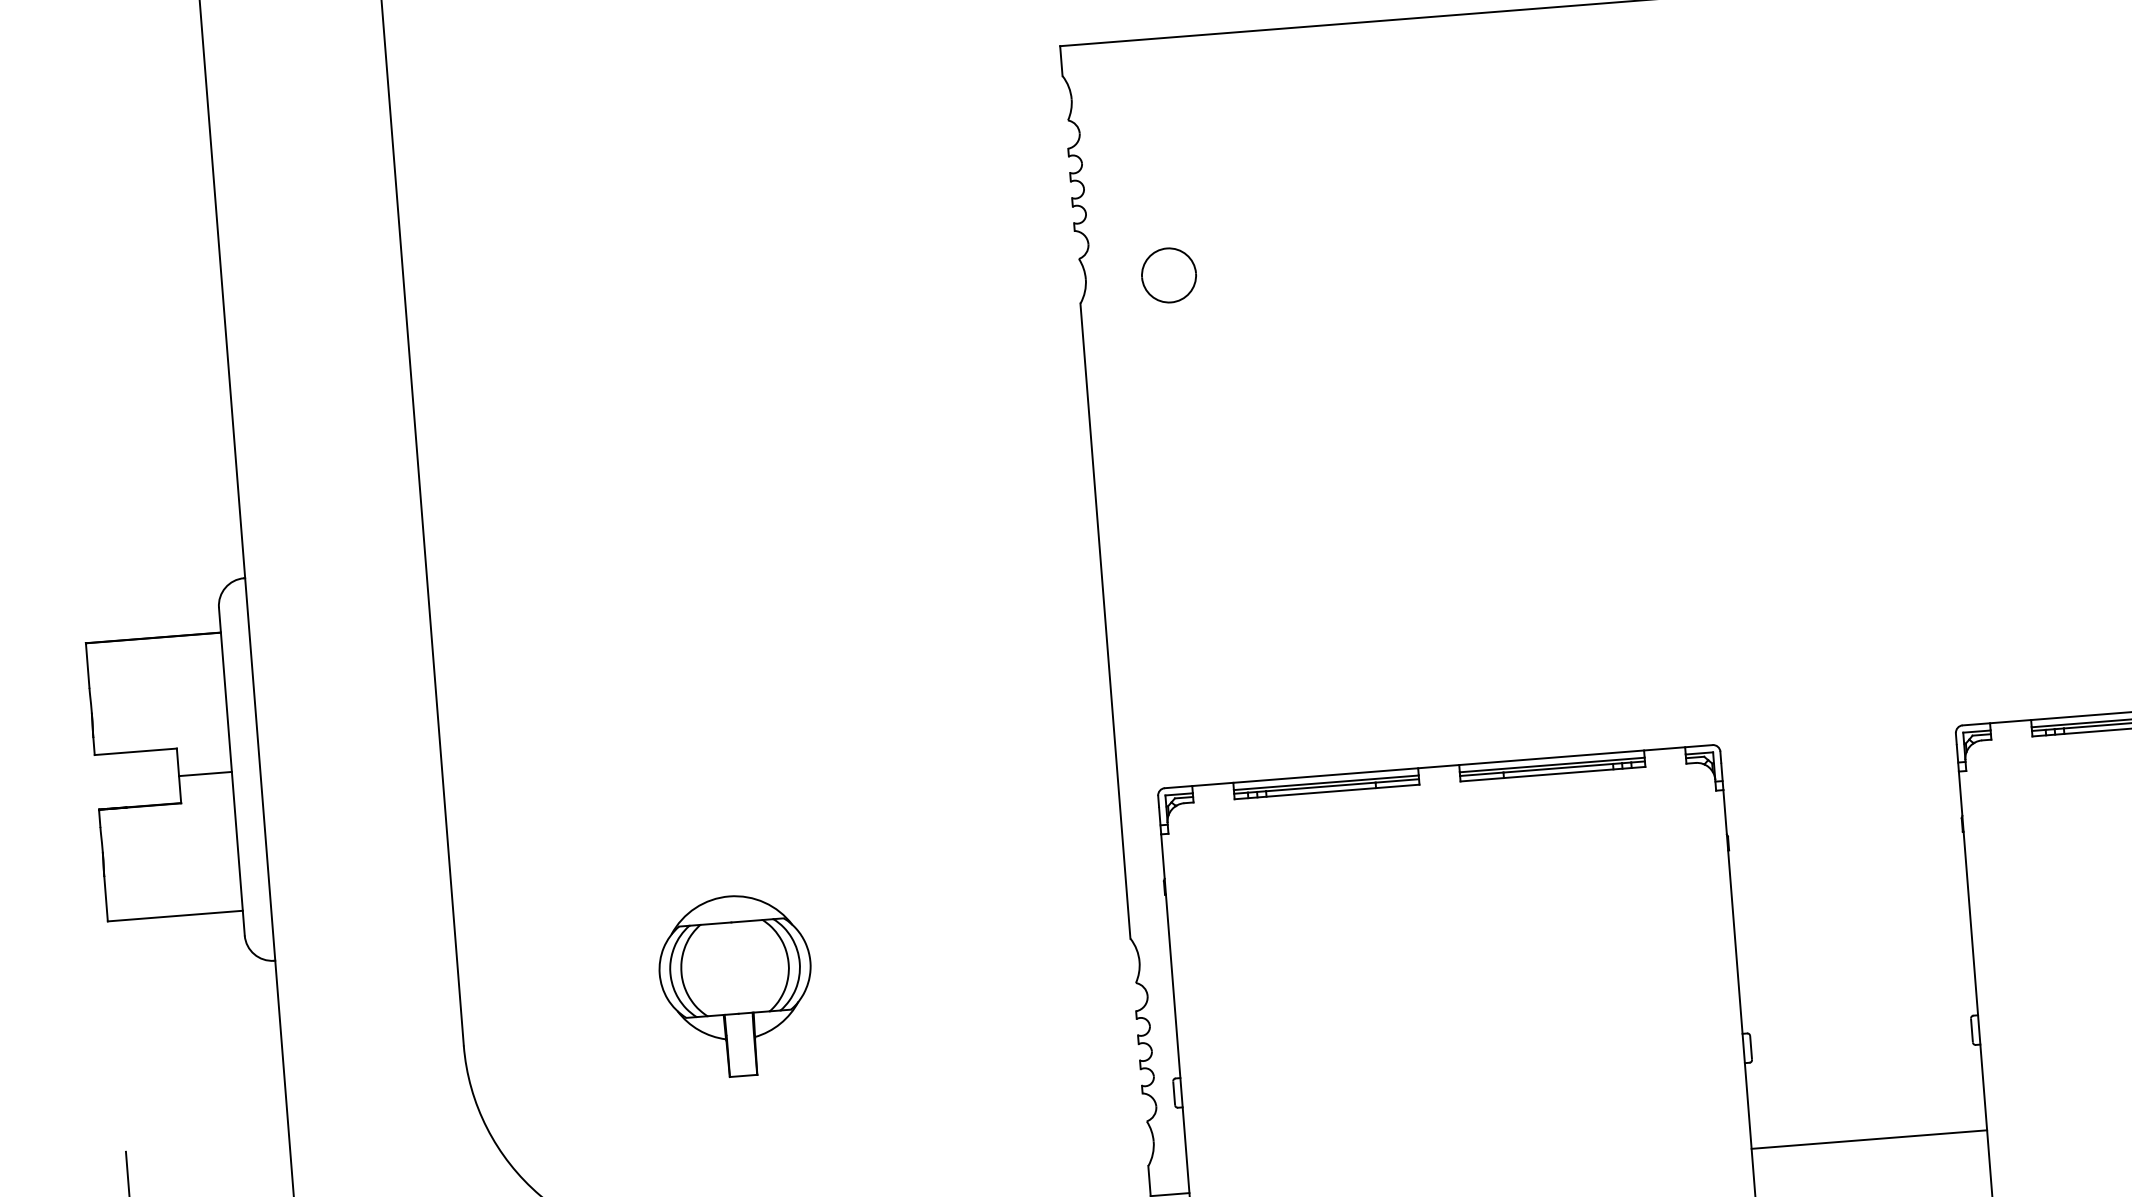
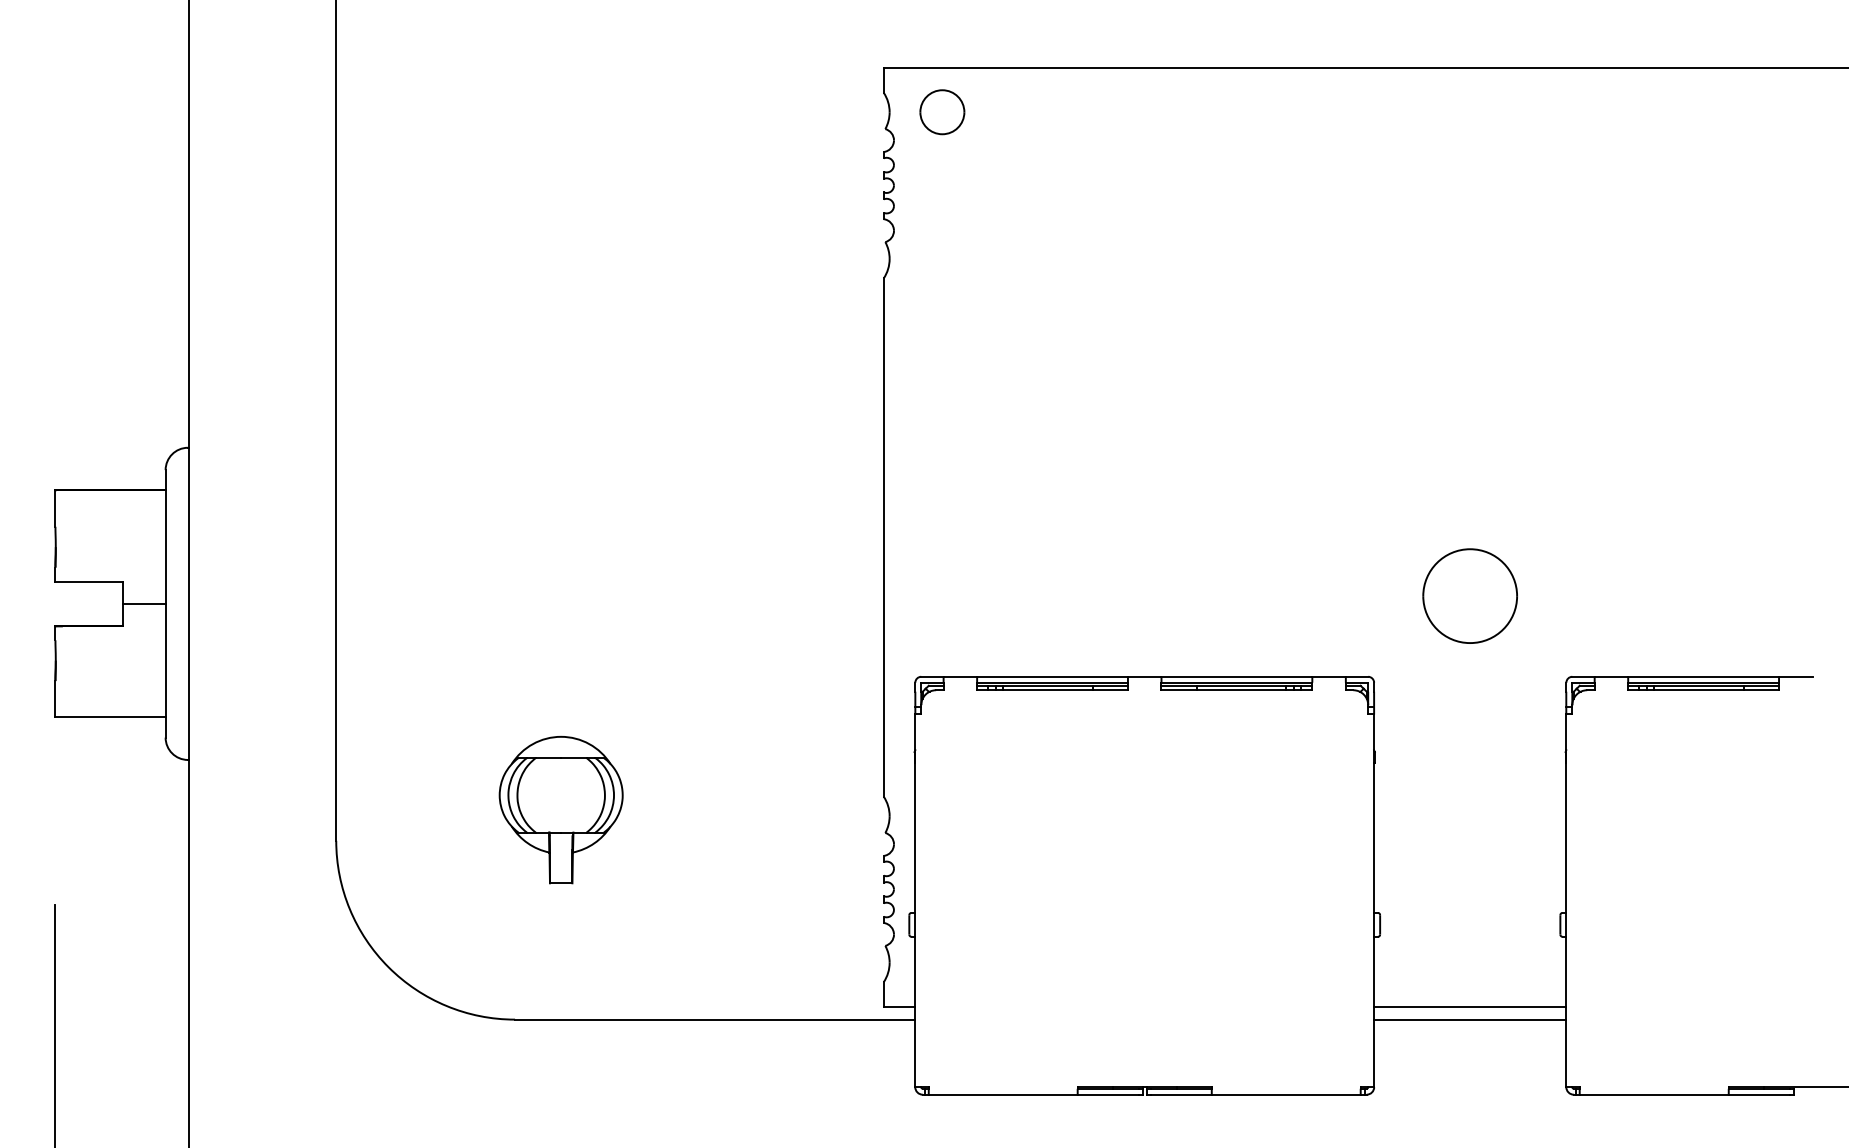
part: (1169, 275) -> (942, 112), moved
part: (1828, 635) -> (1469, 595), added
line: (1870, 1155) -> (1470, 1019), added

